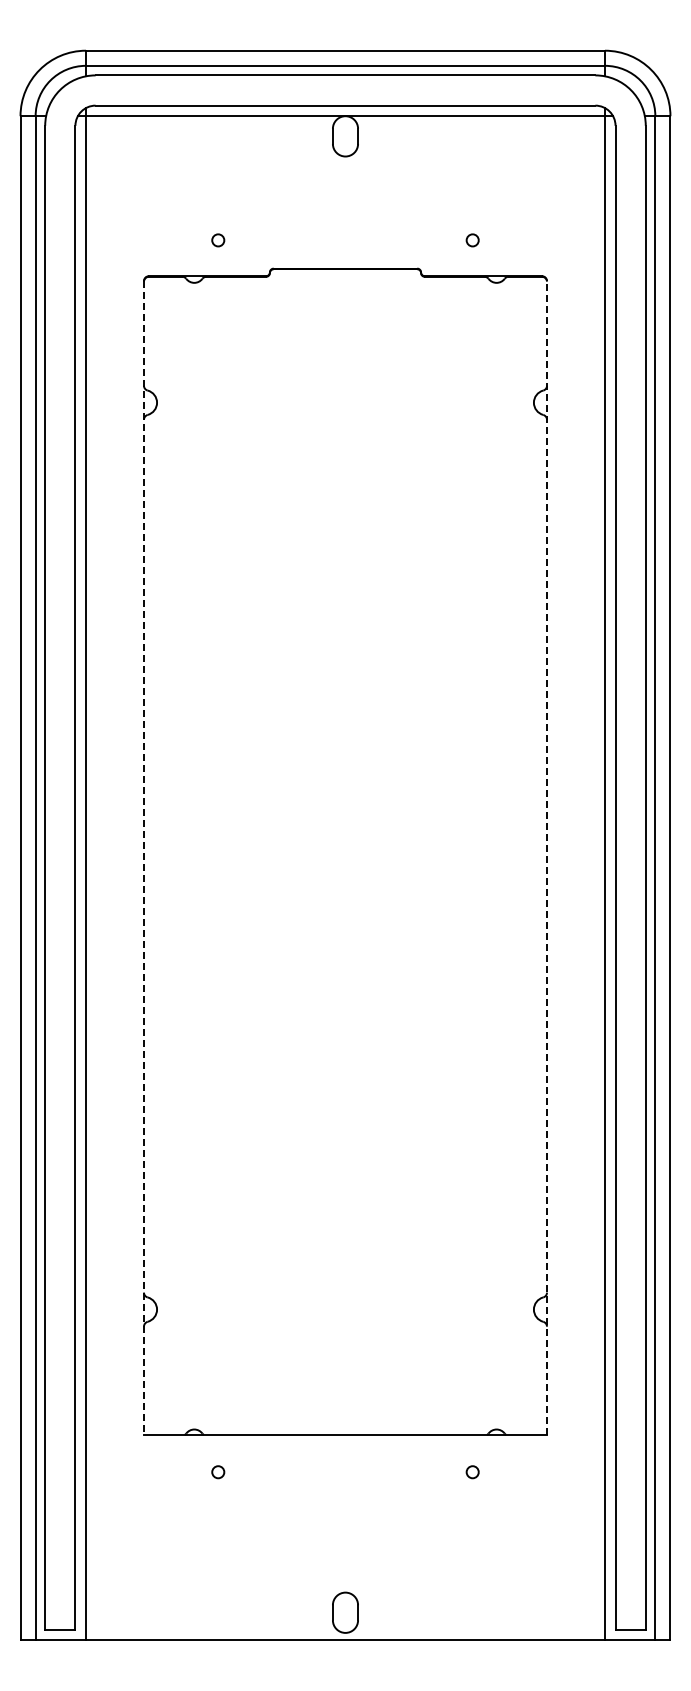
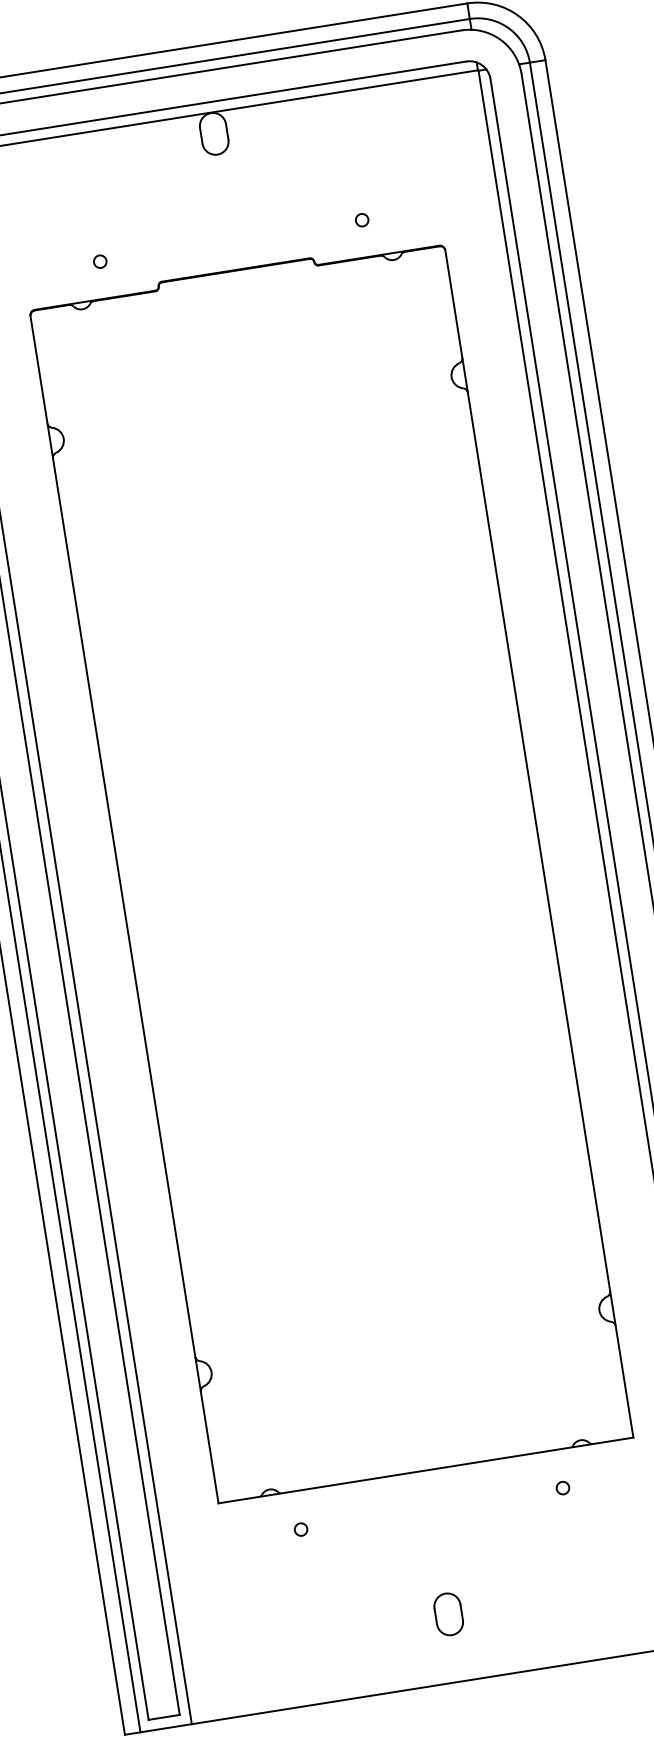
line: (143, 858) -> (124, 910), dashed -> solid
line: (547, 858) -> (539, 844), dashed -> solid
part: (345, 1612) -> (448, 1614), moved

